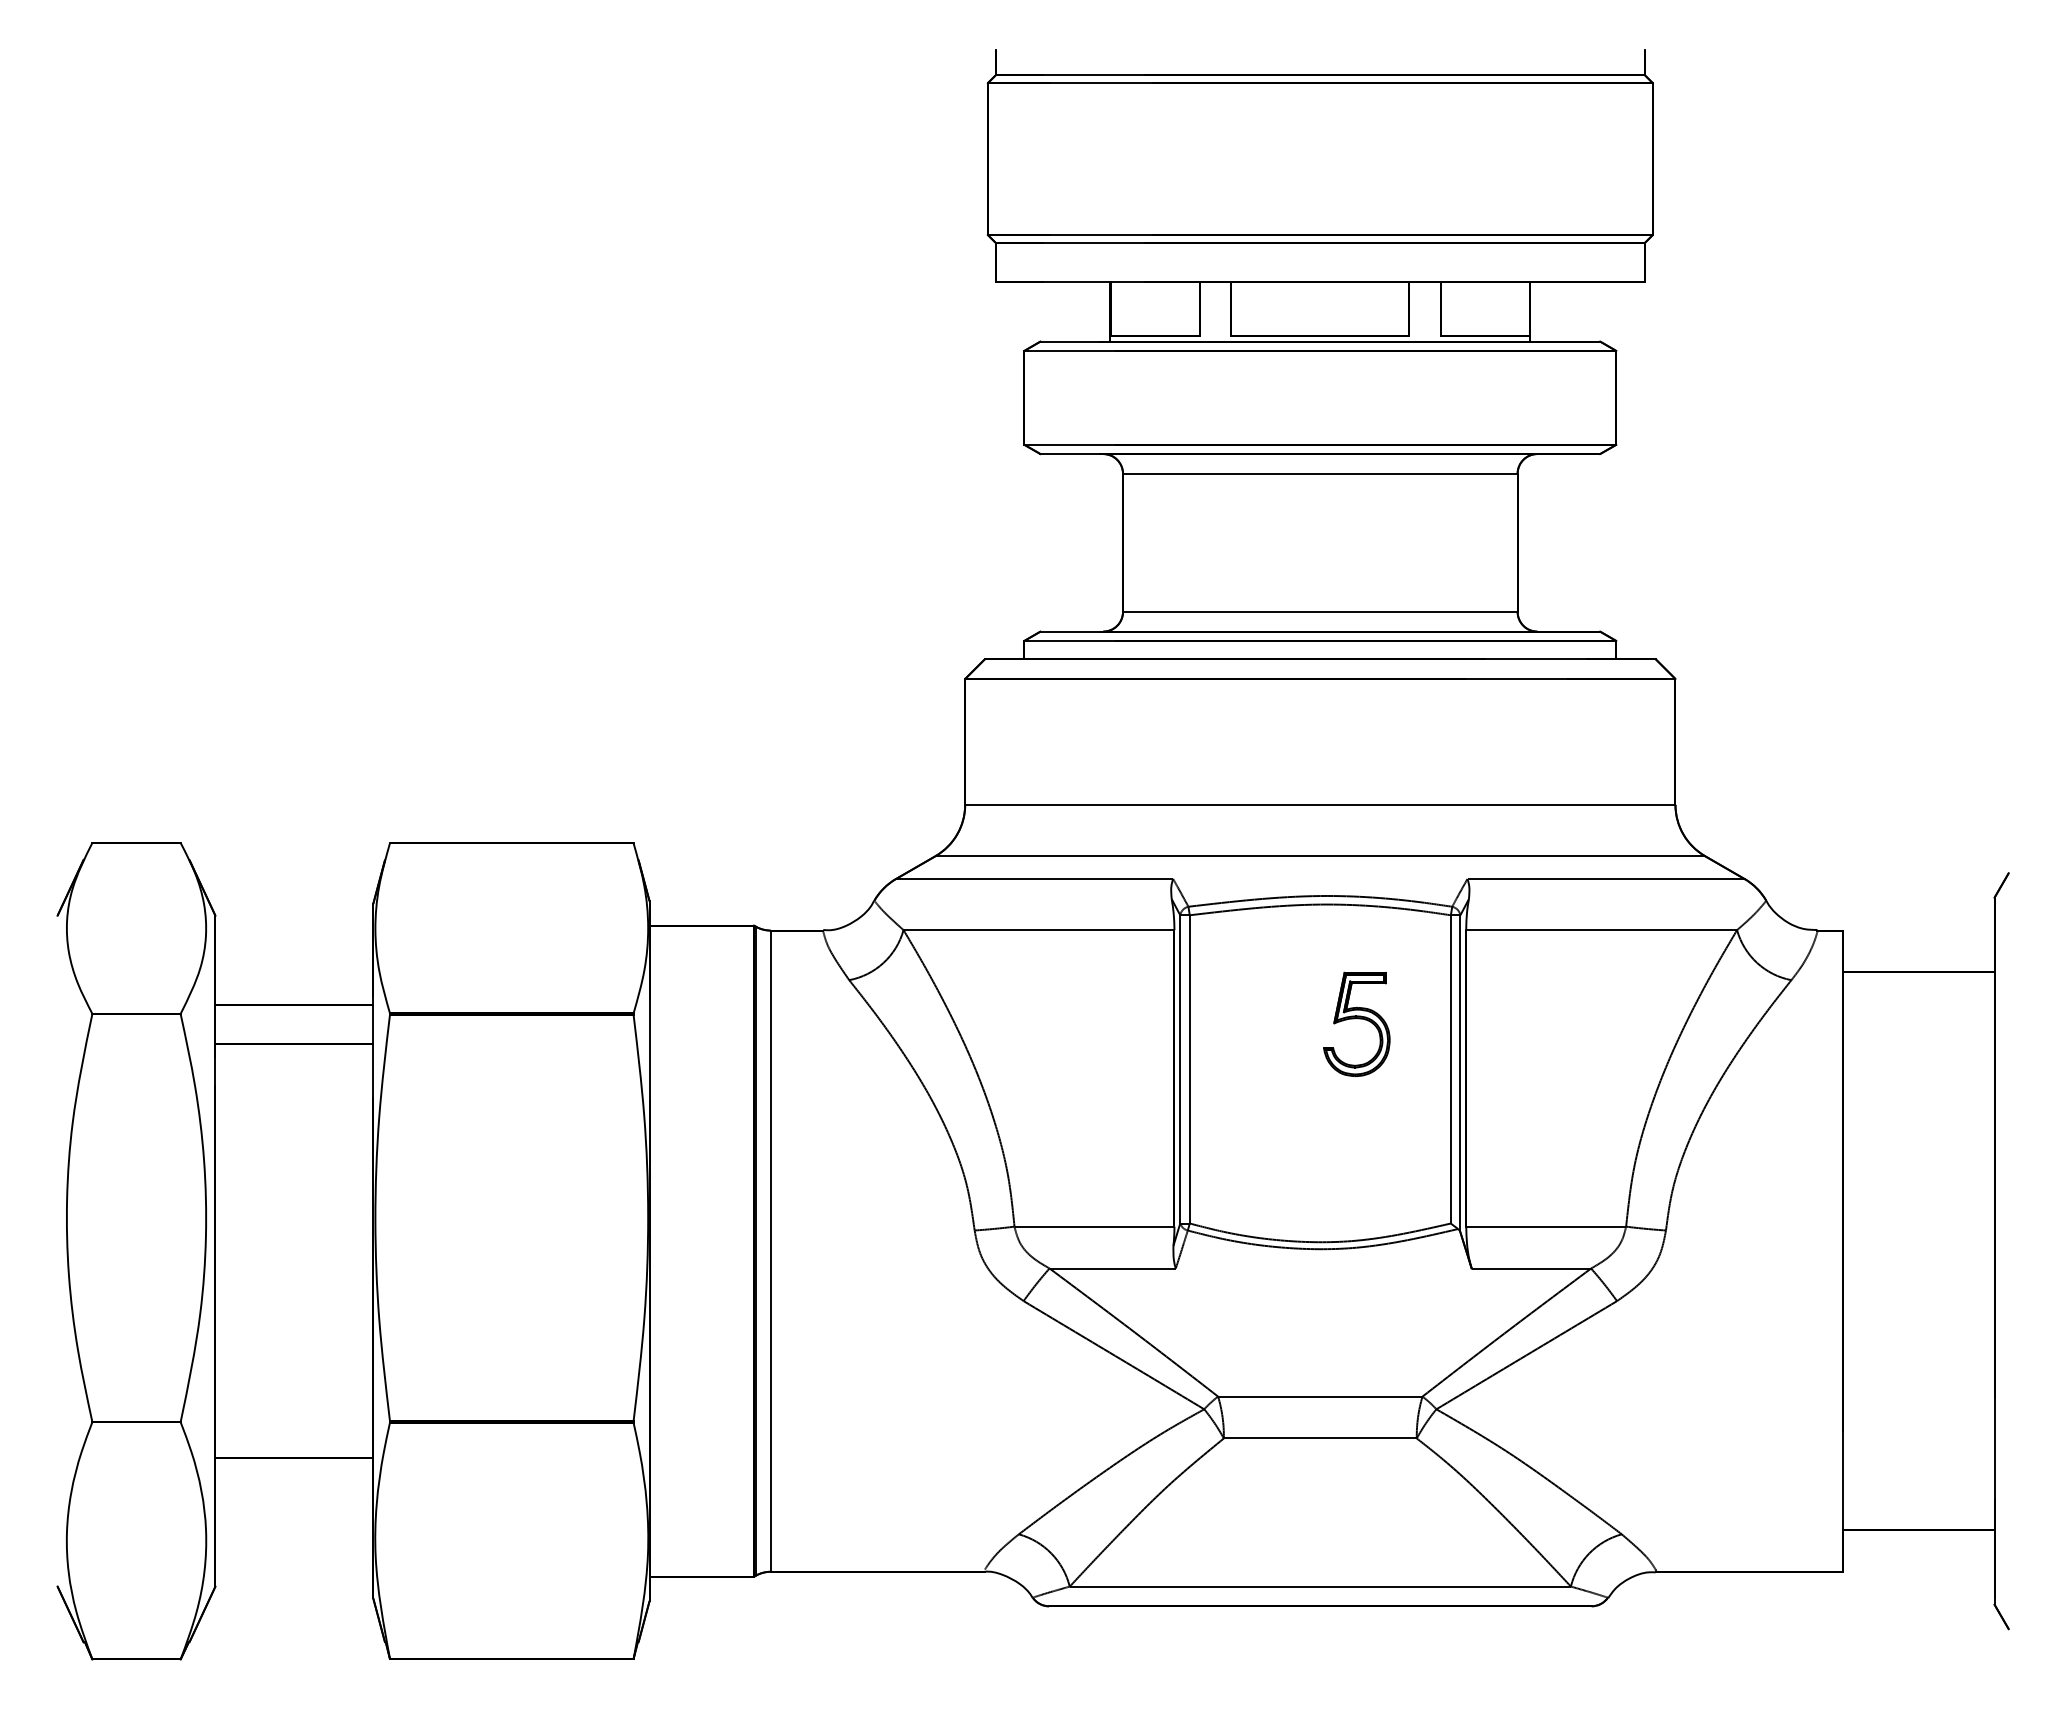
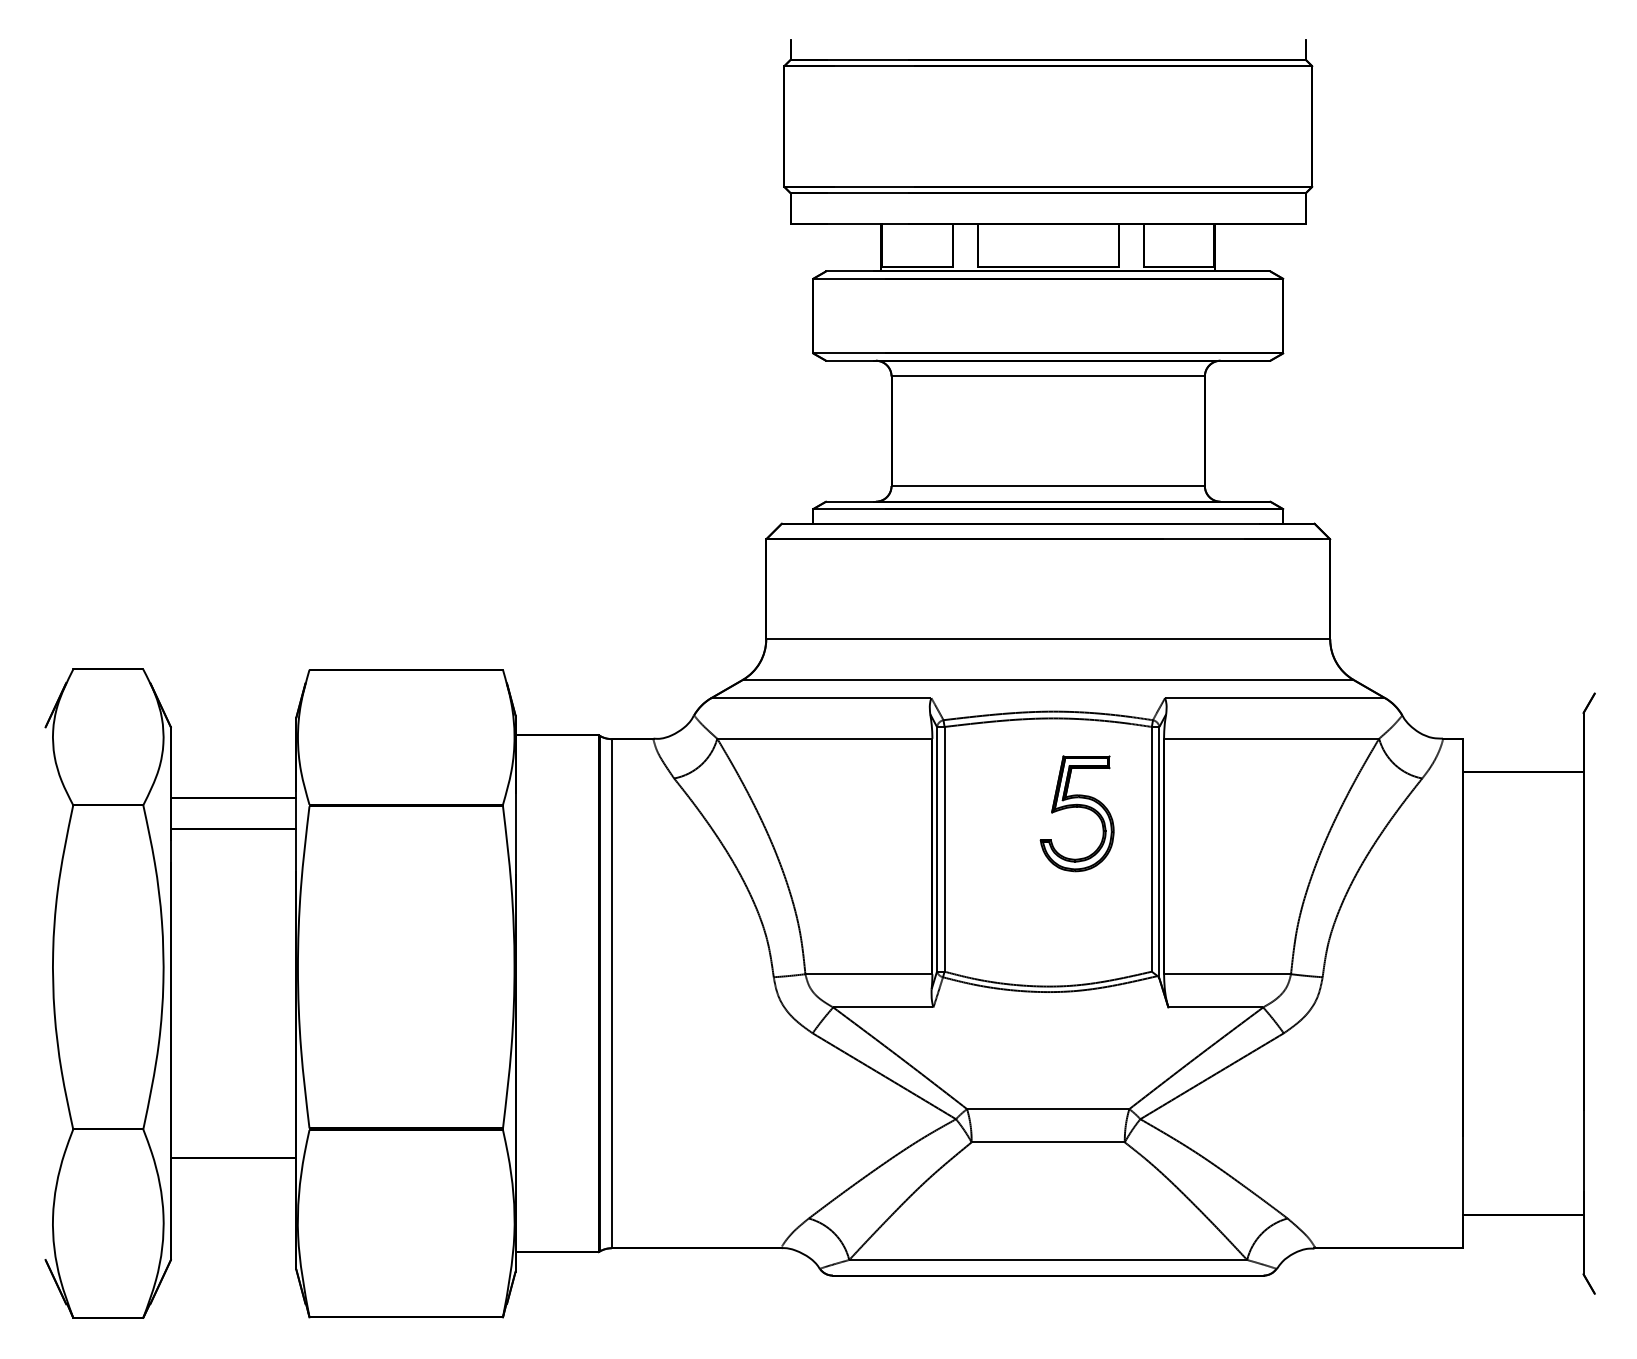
part: (1356, 1023) -> (1076, 812), size x1.4

